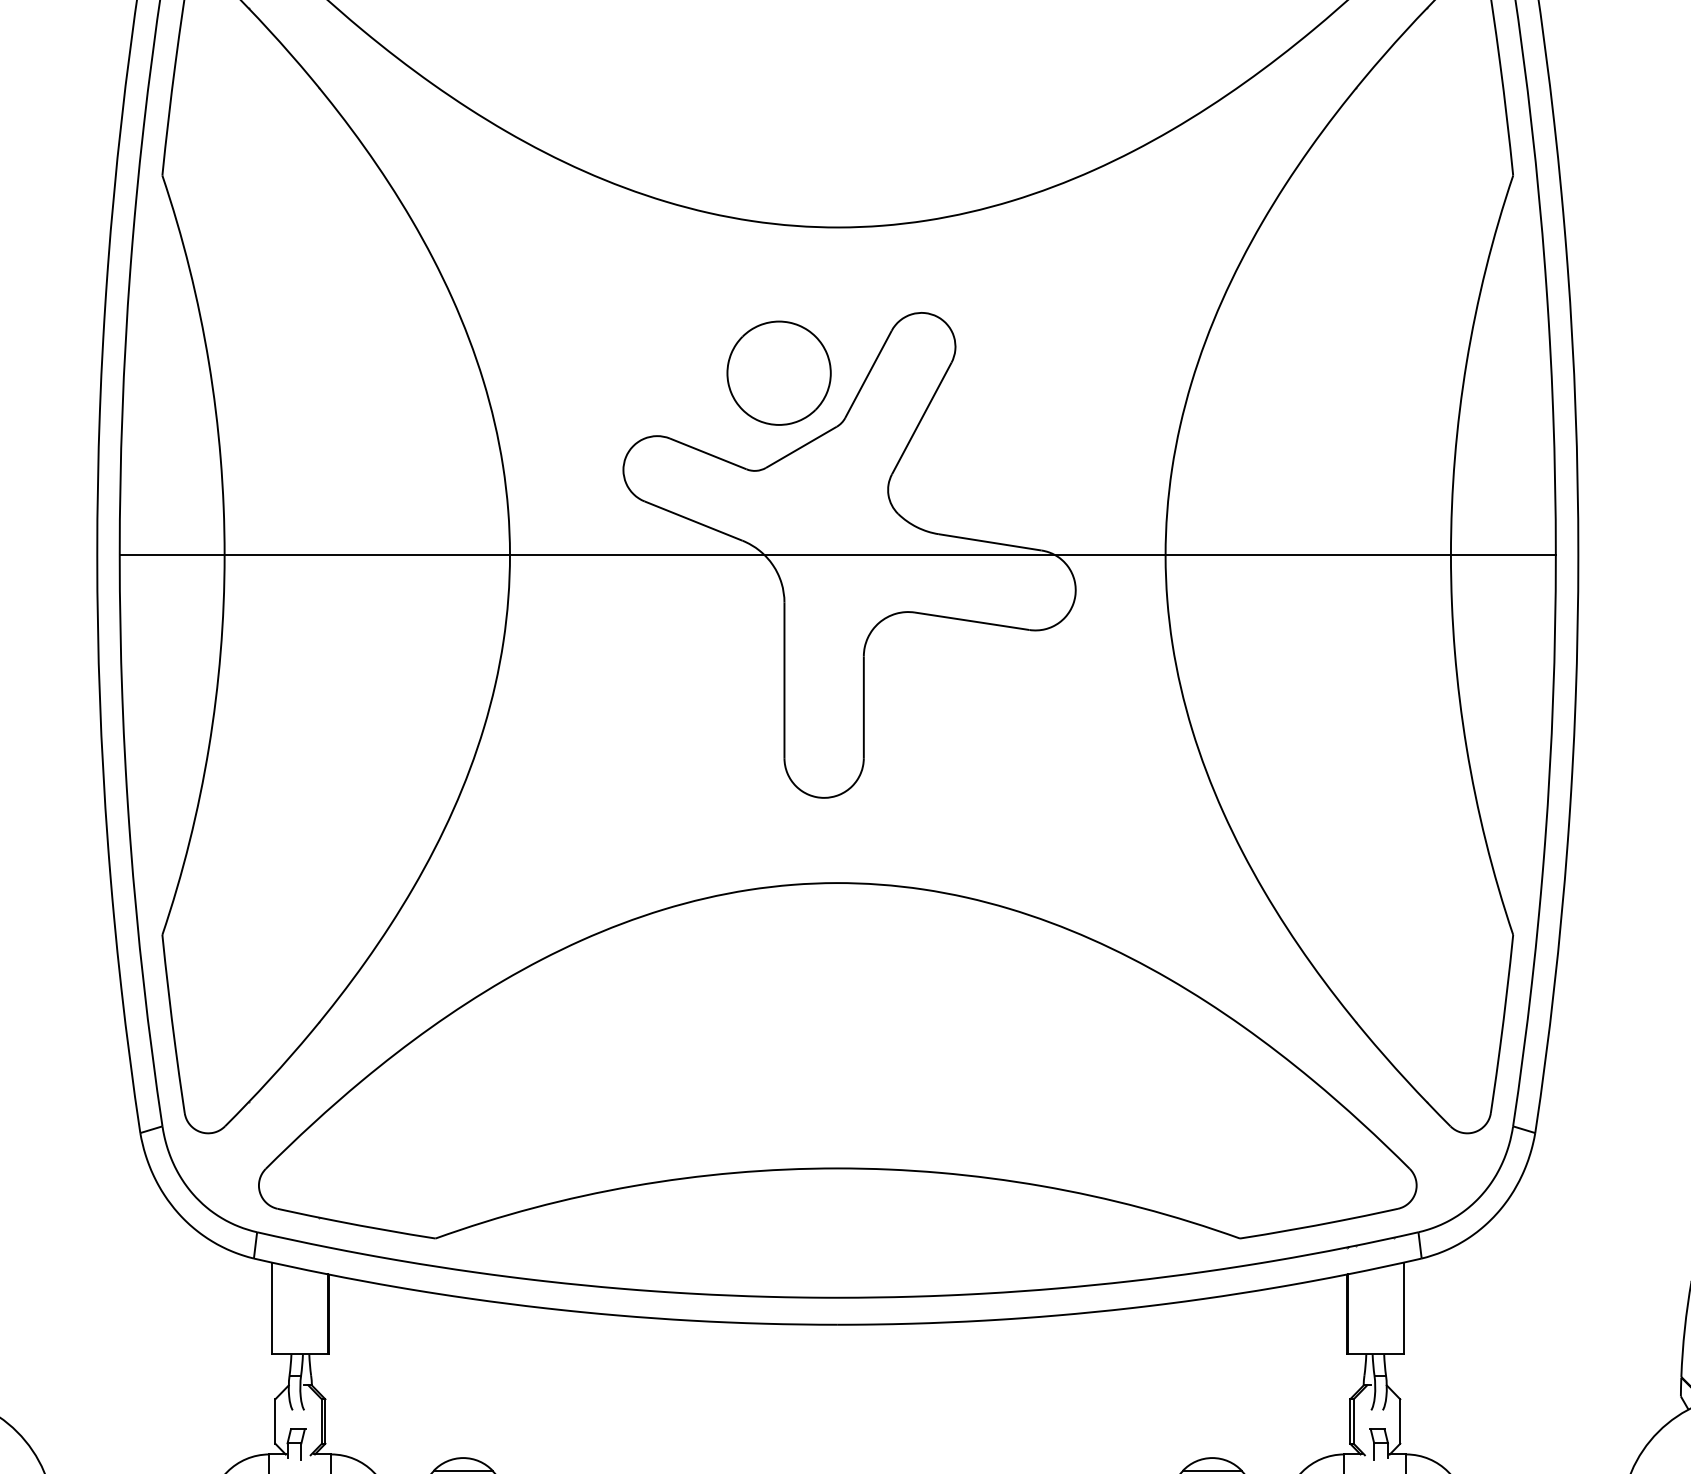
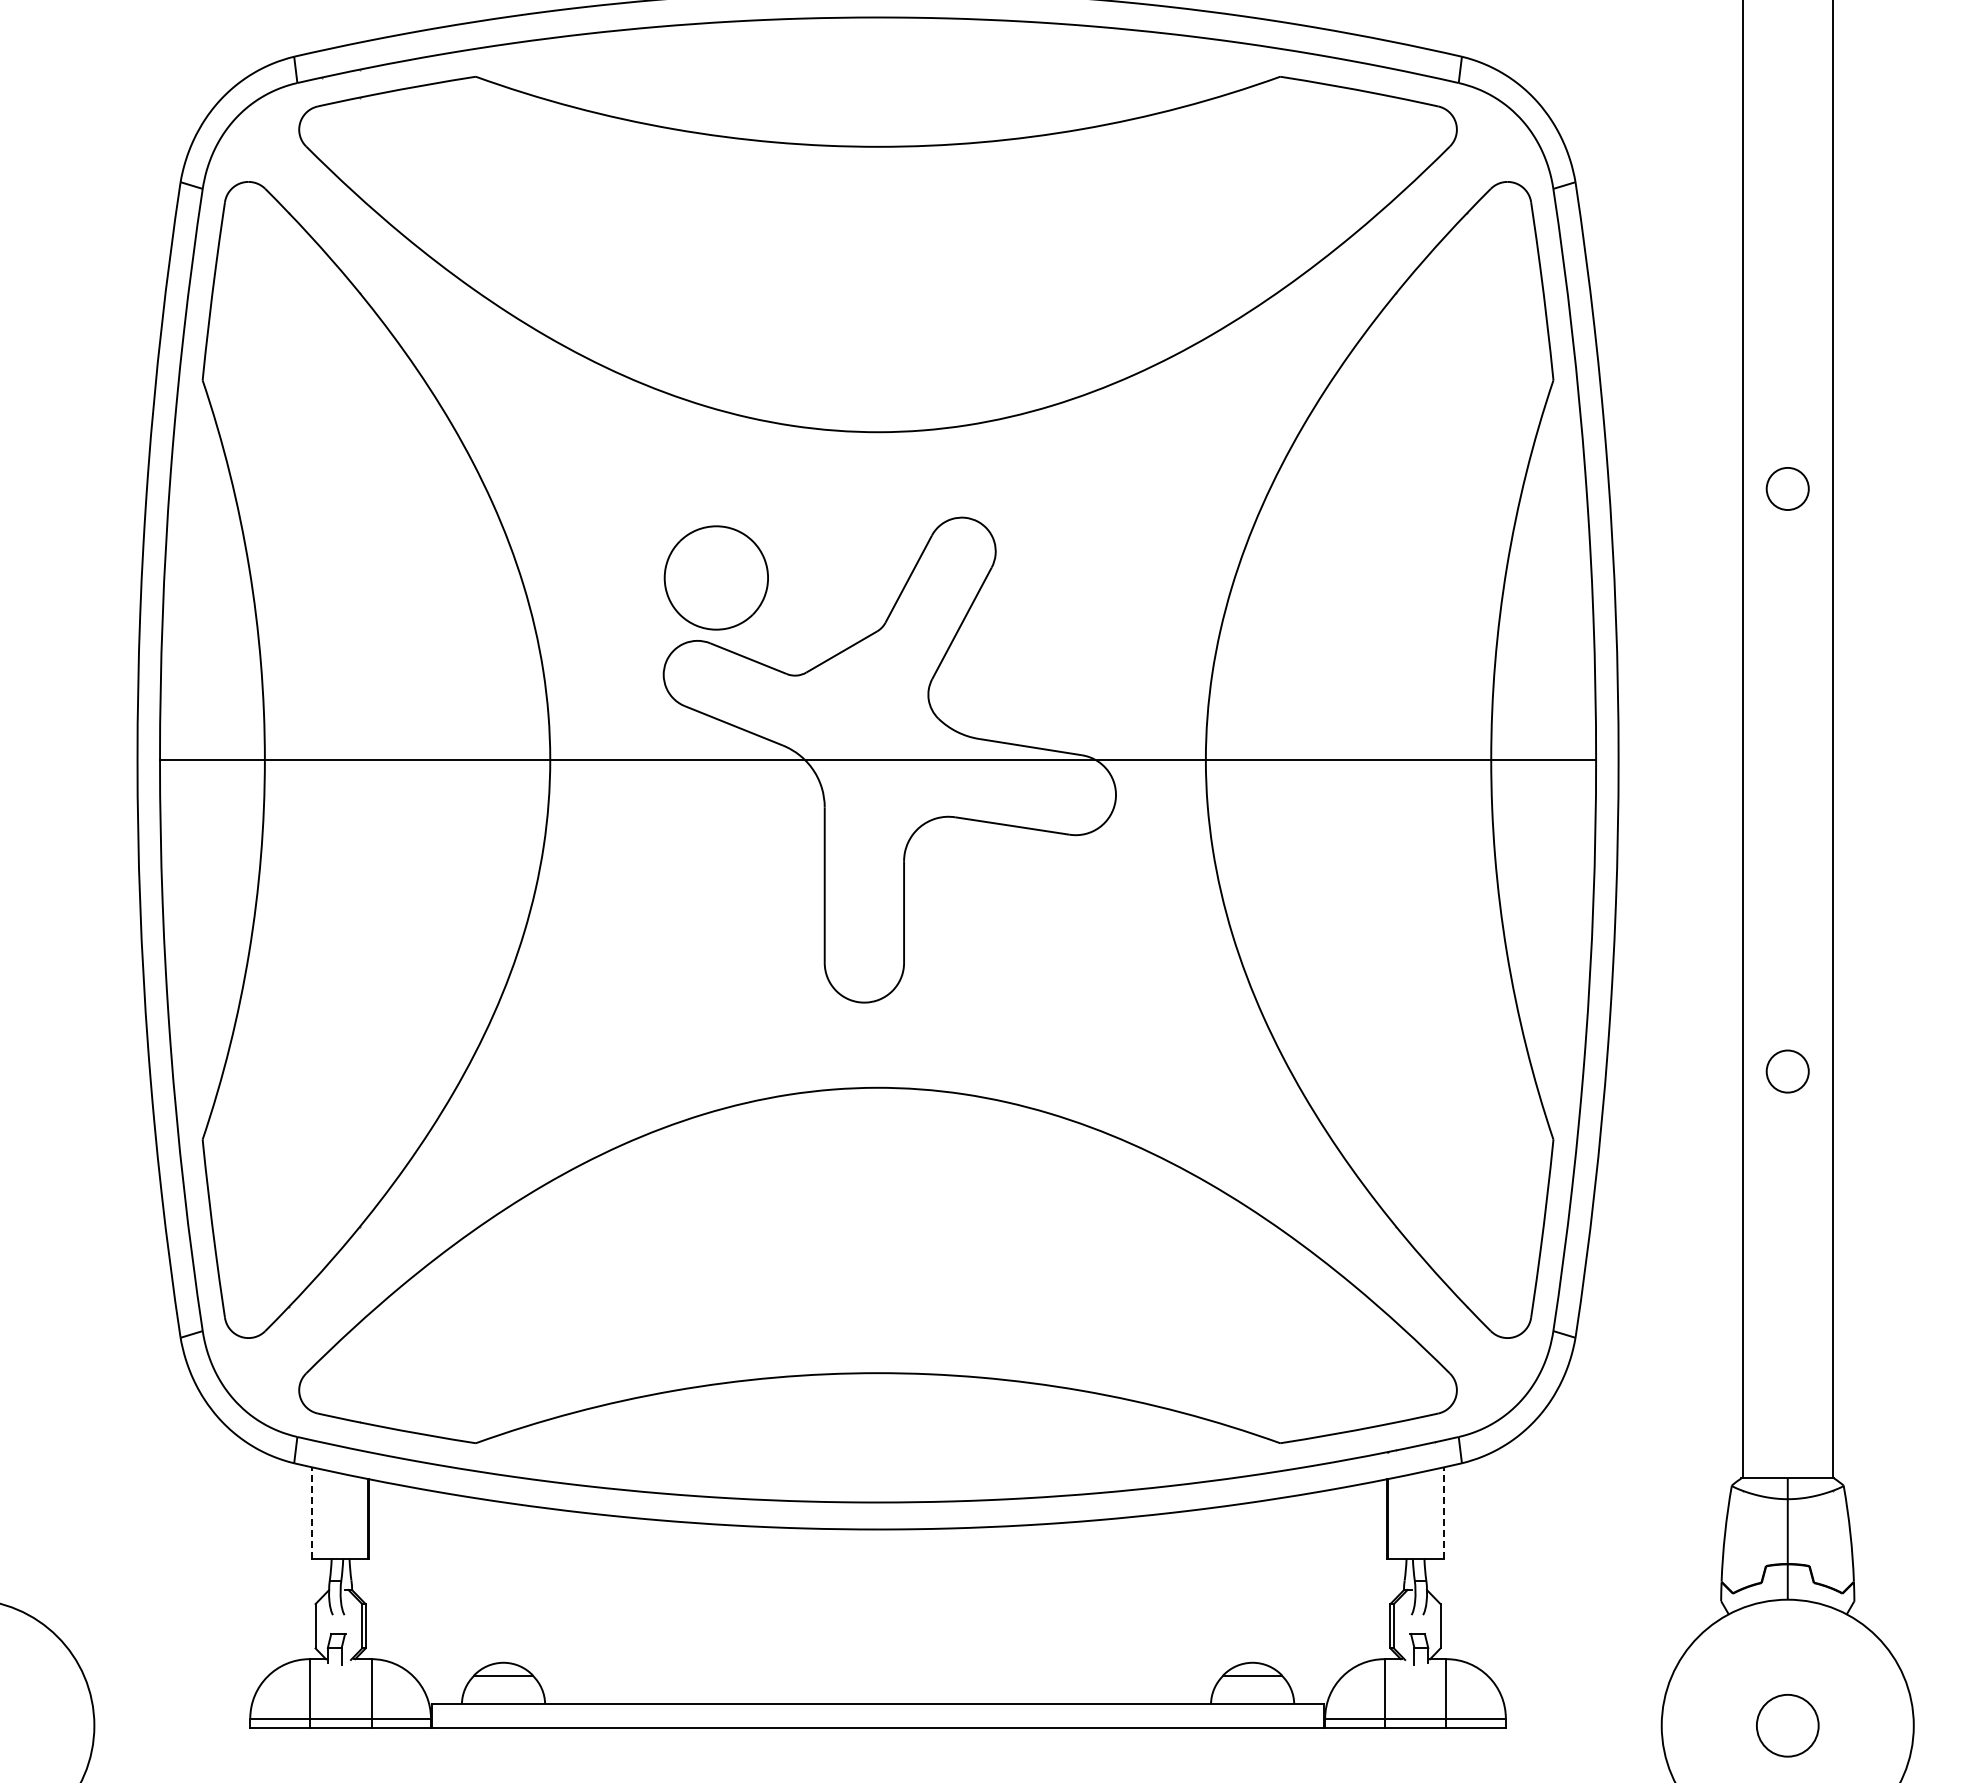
part: (778, 372) -> (715, 577), moved
line: (272, 1308) -> (312, 1513), solid -> dashed
line: (1404, 1308) -> (1444, 1513), solid -> dashed

